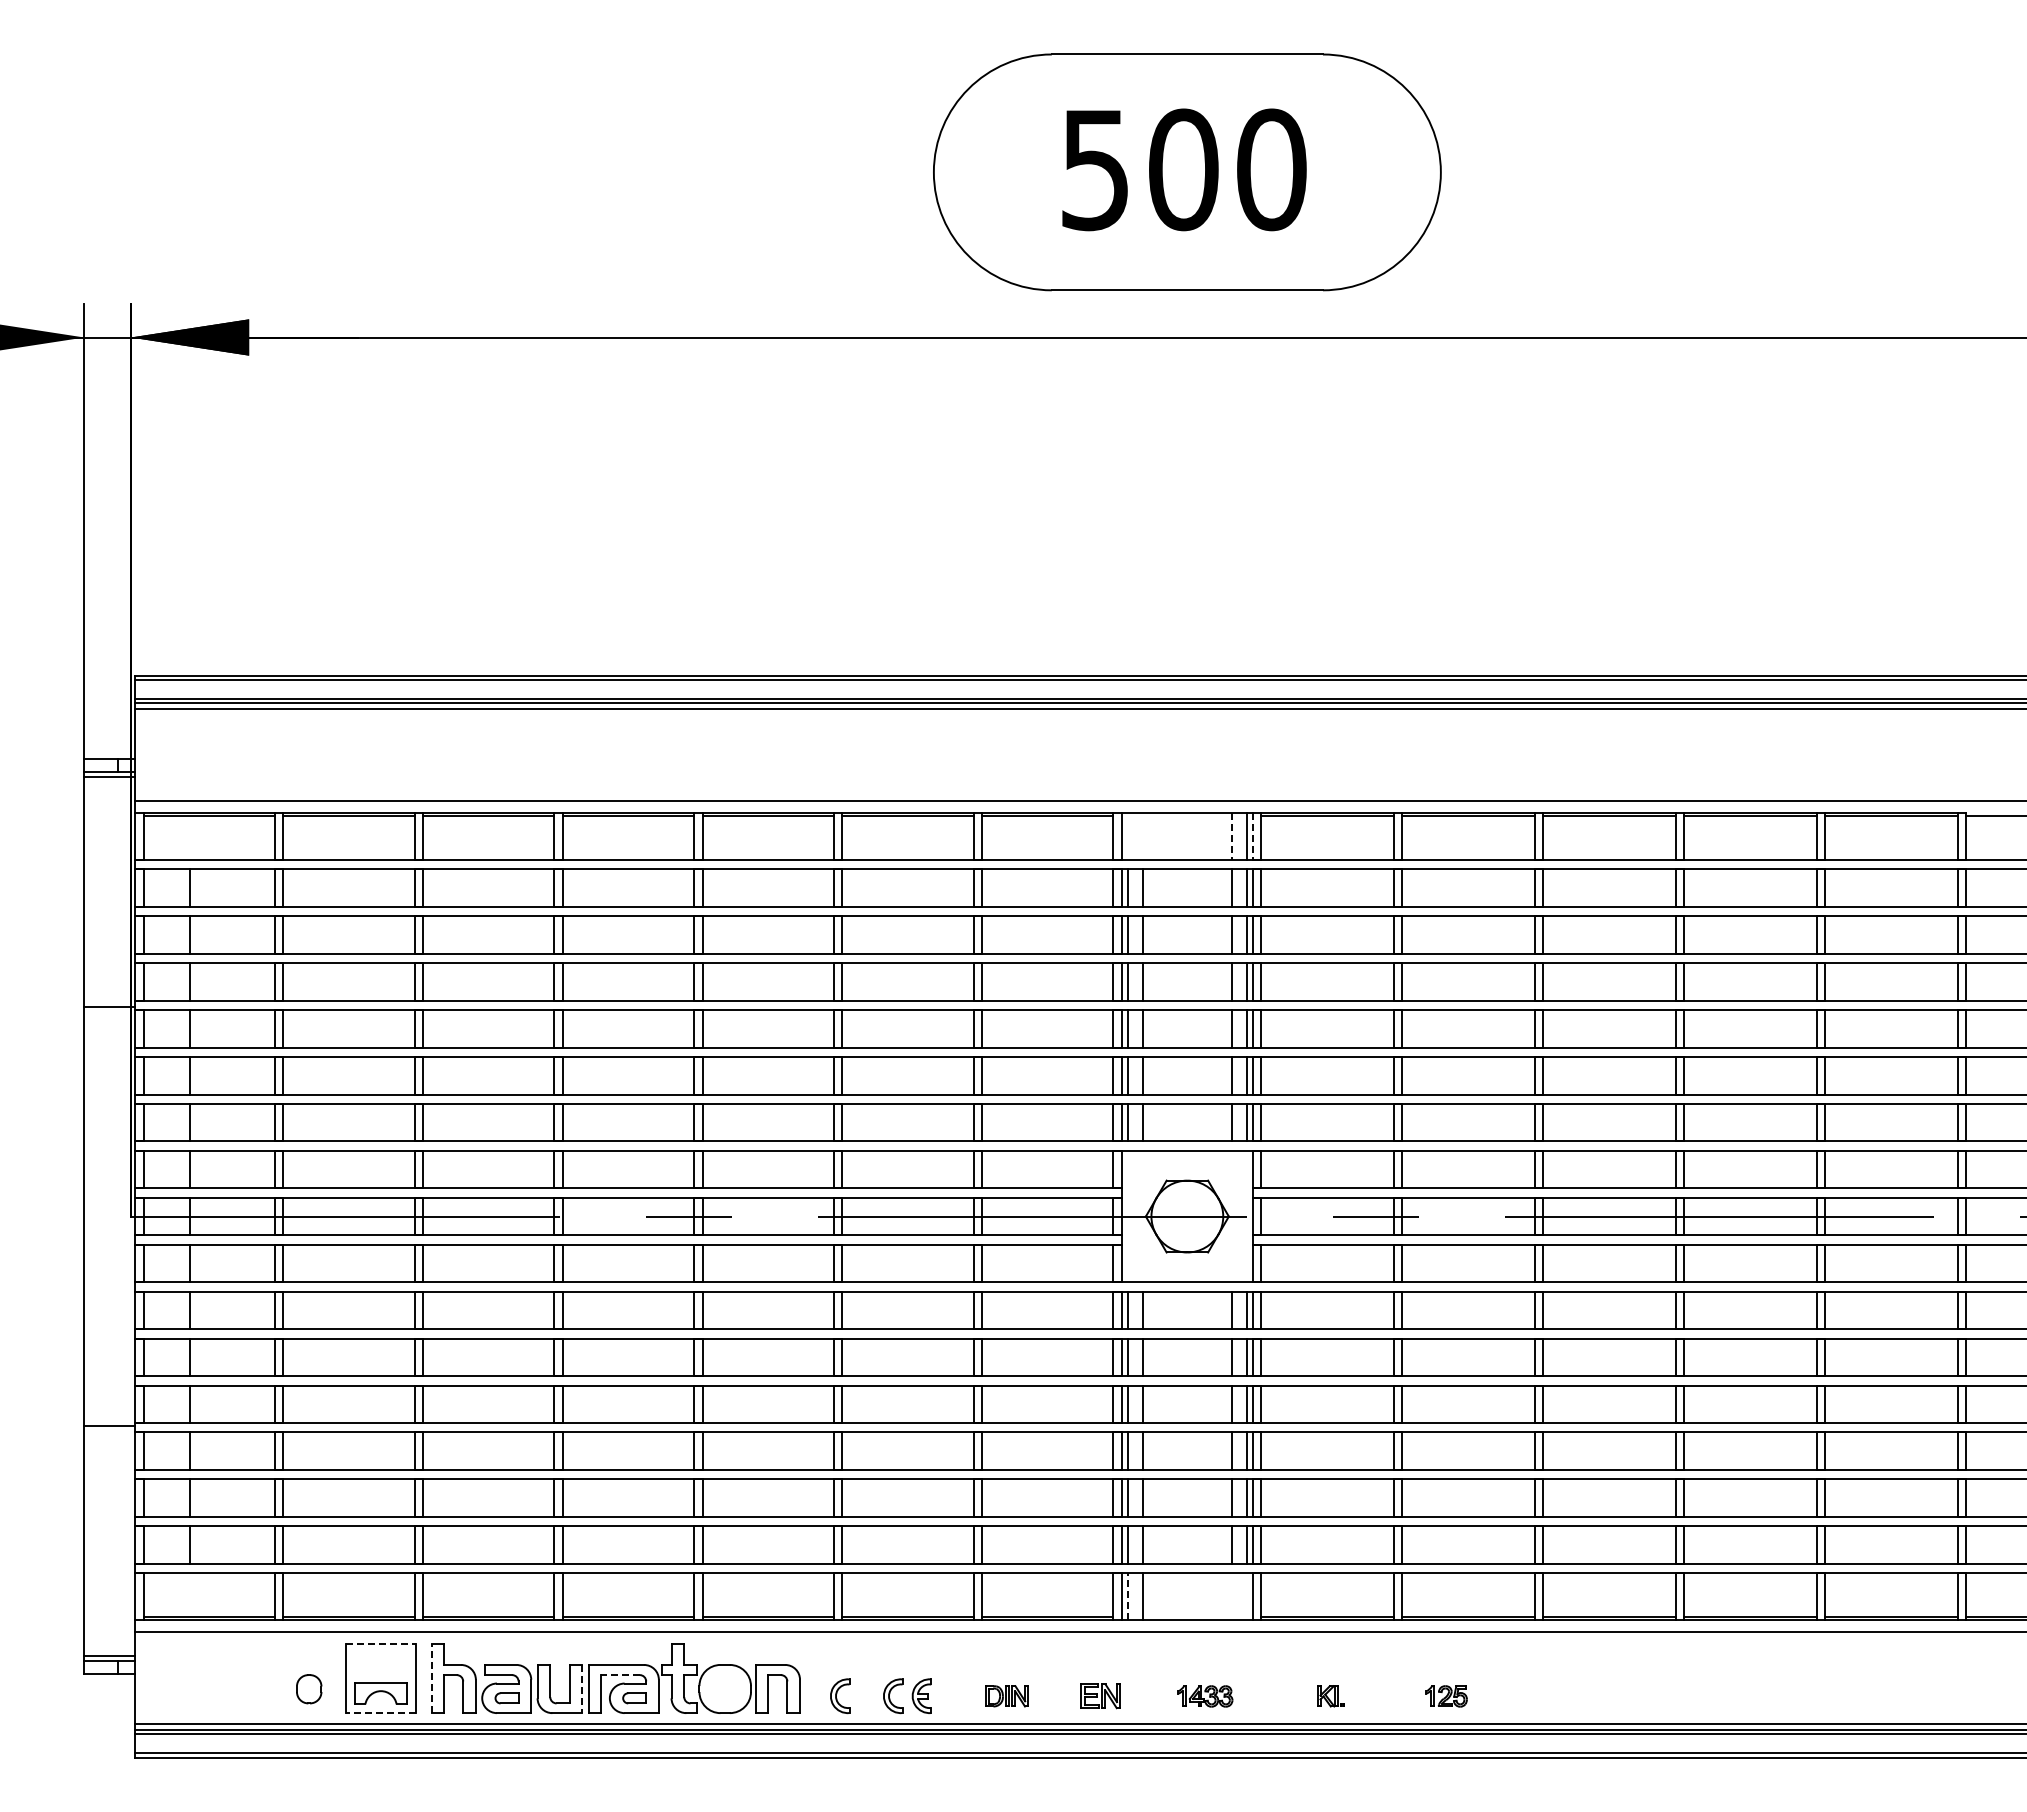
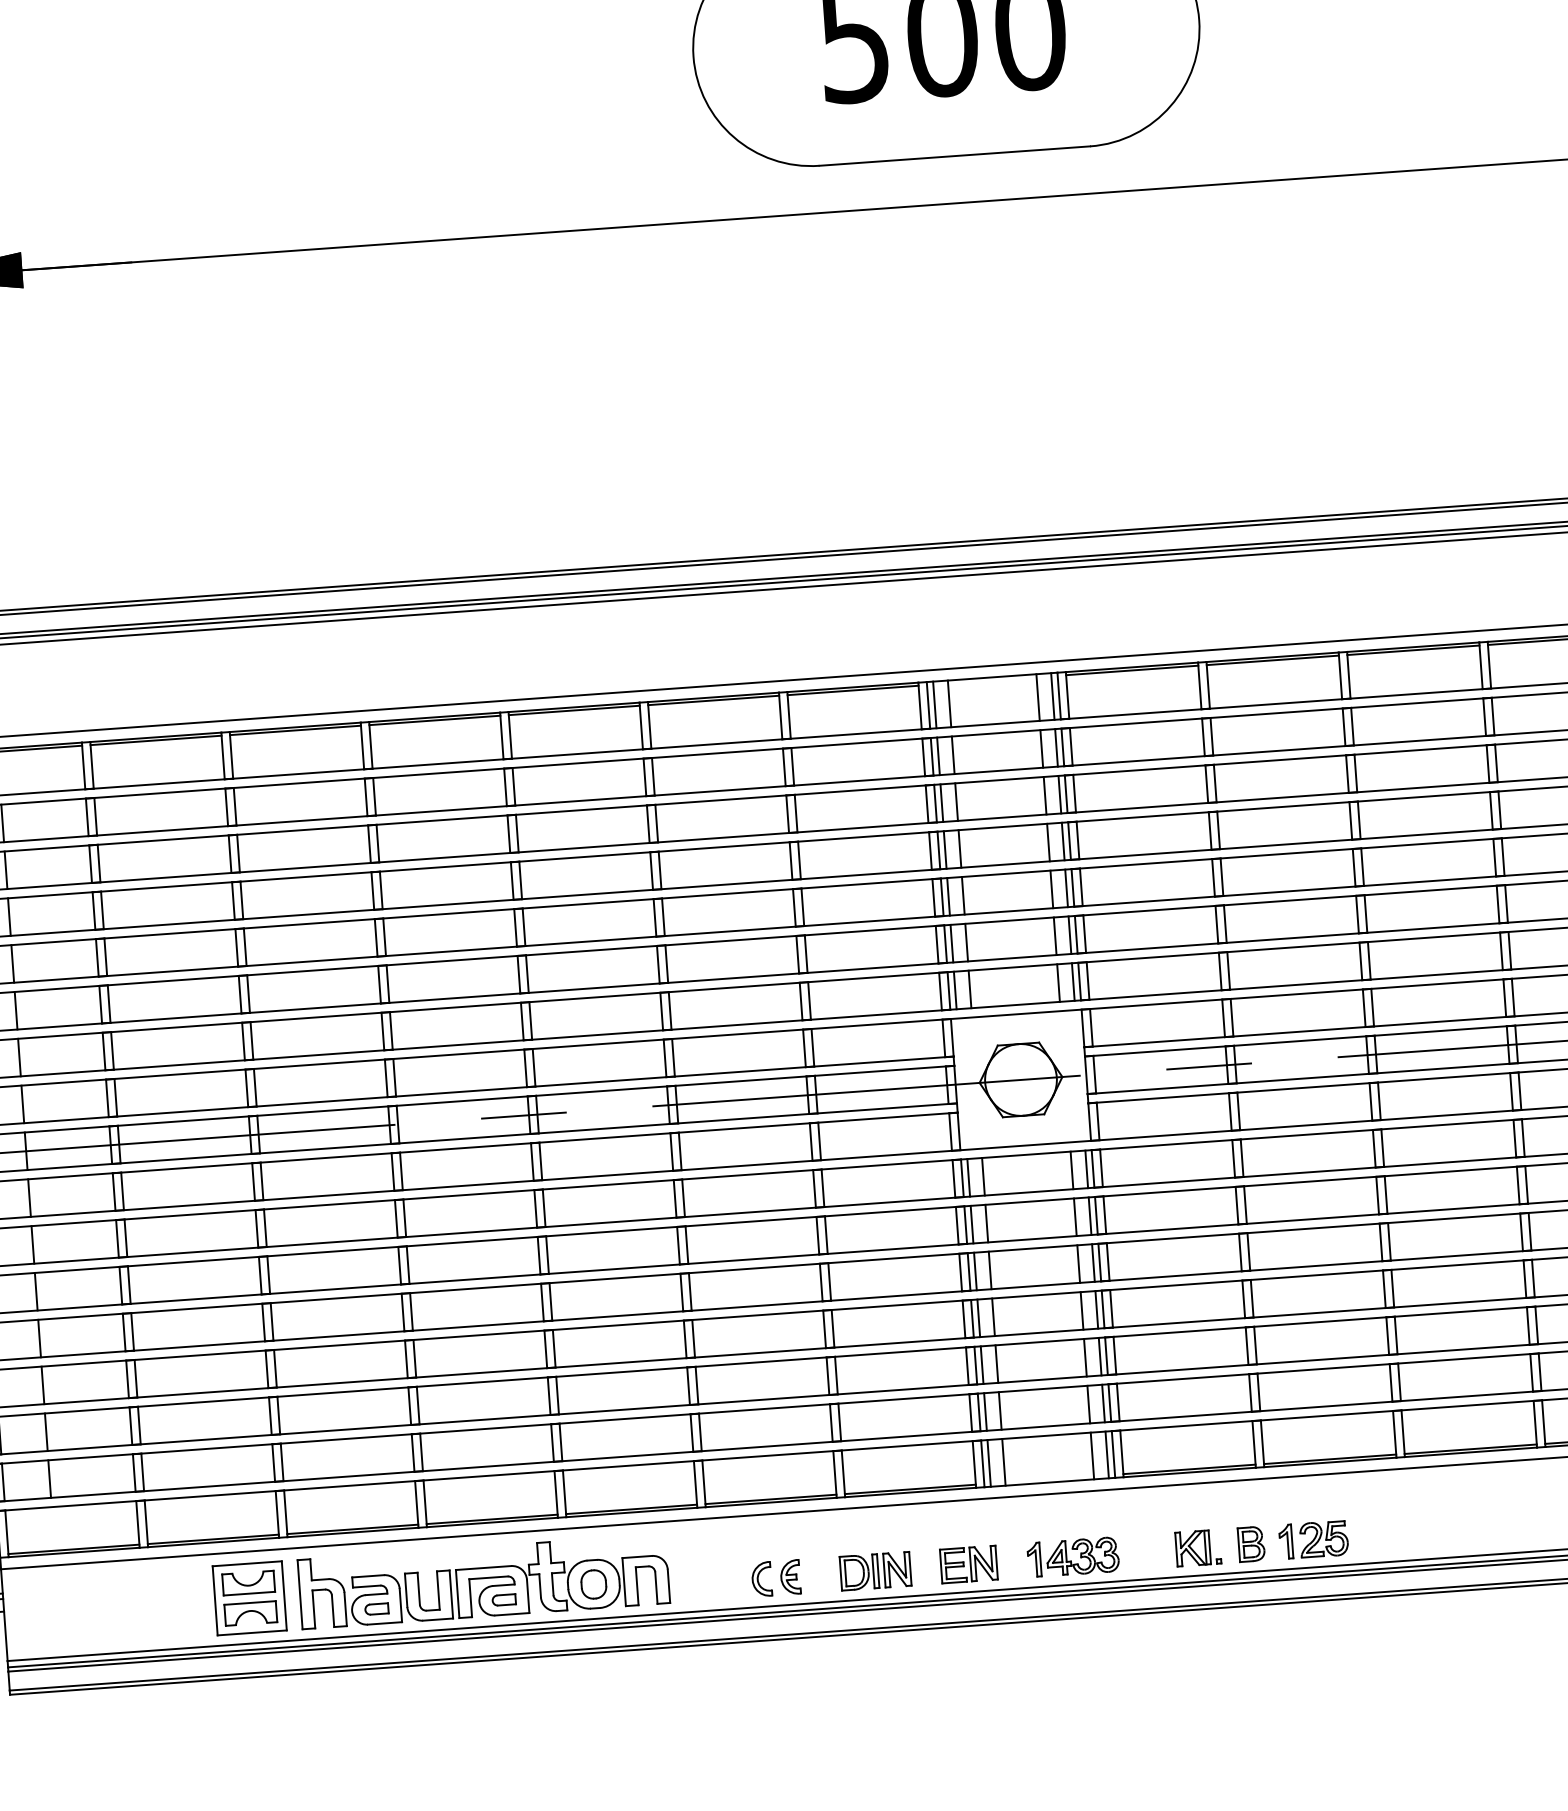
line: (1128, 835) -> (935, 704), added
line: (1142, 835) -> (949, 703), added
line: (1231, 836) -> (1037, 697), dashed -> solid
line: (1252, 836) -> (1058, 696), dashed -> solid
line: (1128, 1596) -> (989, 1463), dashed -> solid
line: (1231, 1596) -> (1092, 1455), added
line: (1246, 1596) -> (1107, 1454), added
line: (381, 1643) -> (247, 1563), dashed -> solid
part: (380, 1663) -> (248, 1583), added
line: (620, 1675) -> (488, 1578), dashed -> solid
line: (431, 1678) -> (300, 1594), dashed -> solid
part: (309, 1689) -> (594, 1584), moved
line: (582, 1689) -> (451, 1594), dashed -> solid
part: (1383, 1695) -> (1250, 1543), added
part: (840, 1696) -> (709, 1583), removed
part: (1006, 1696) -> (874, 1571), size x1.67
part: (1100, 1696) -> (968, 1564), size x1.43
part: (1205, 1696) -> (1073, 1557), size x1.67
part: (1330, 1696) -> (1198, 1548), size x1.67
part: (1446, 1696) -> (1313, 1540), size x1.67
line: (381, 1713) -> (252, 1633), dashed -> solid

